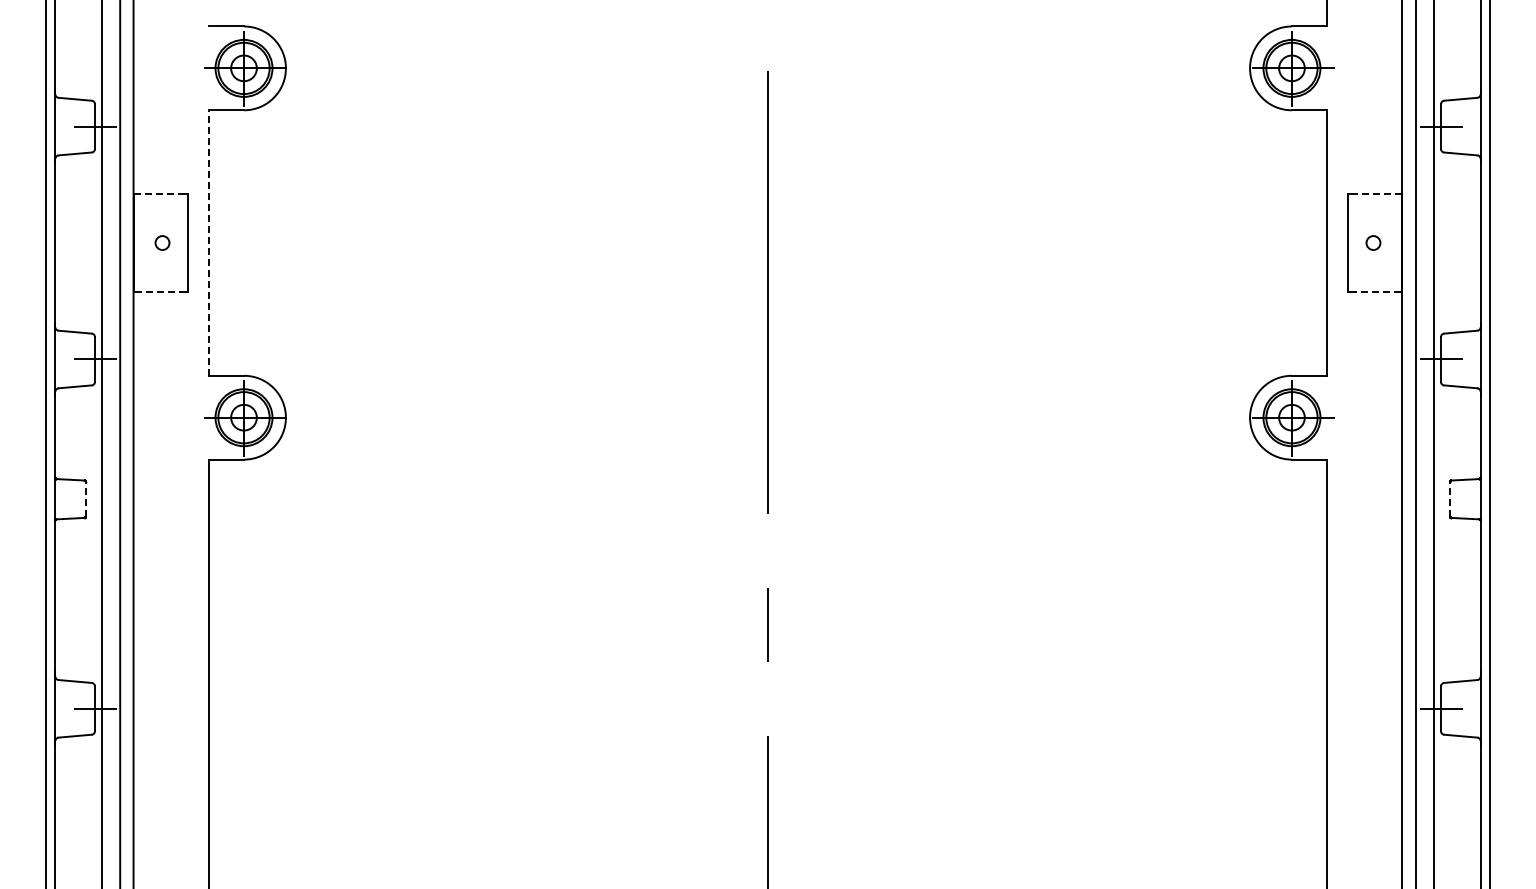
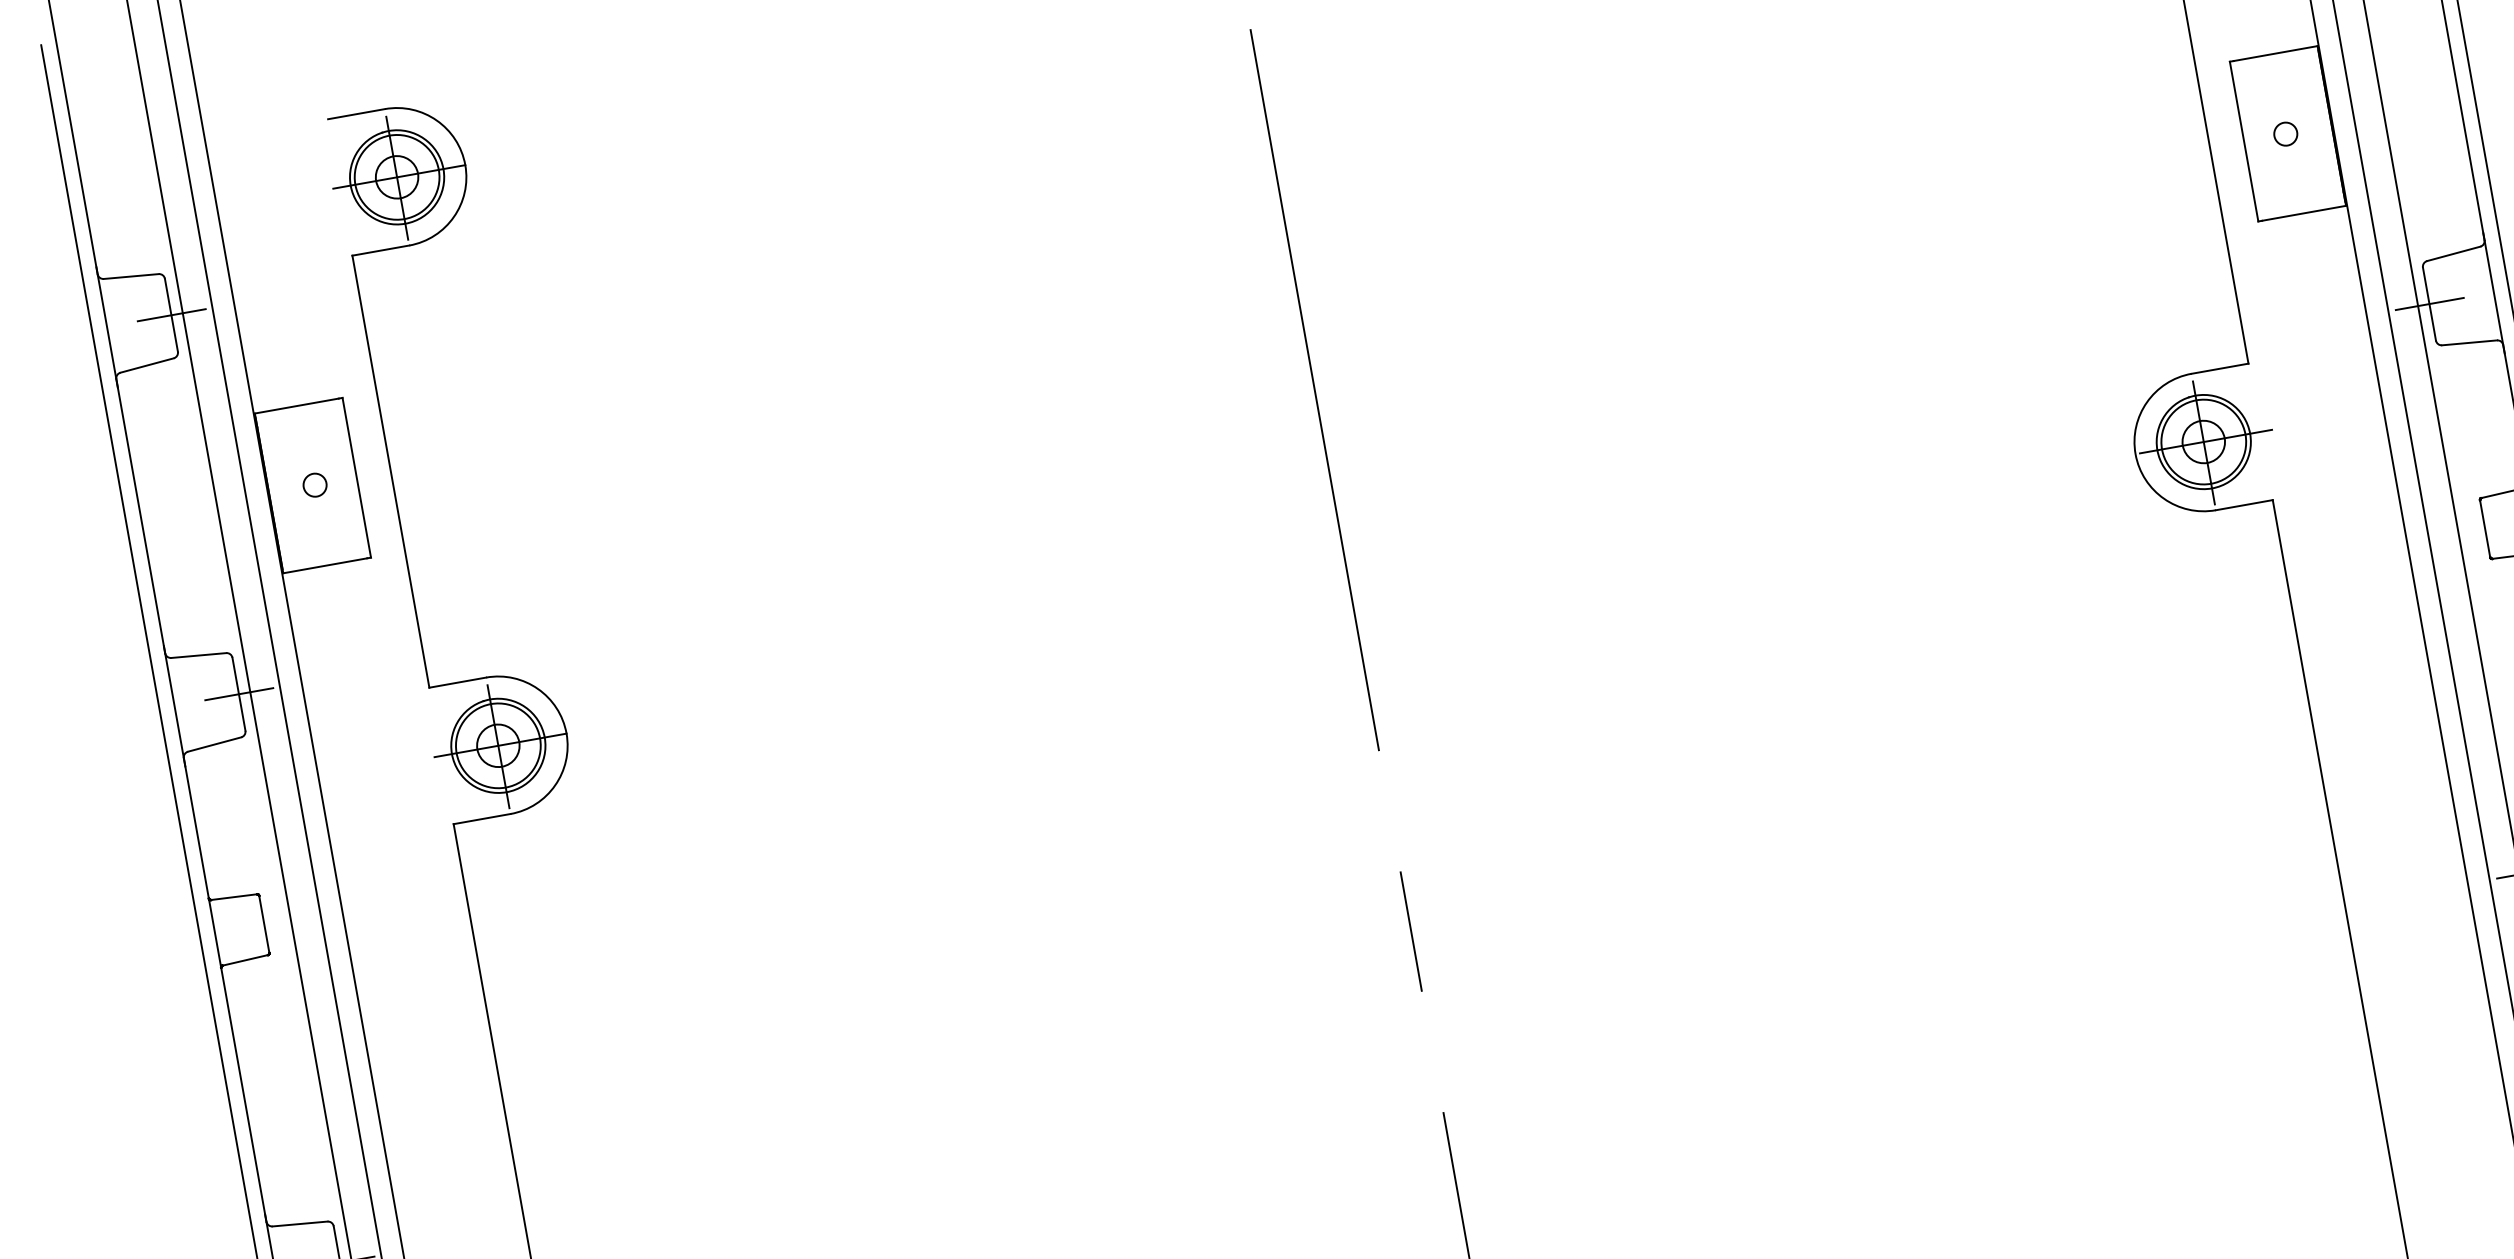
line: (160, 193) -> (297, 405), dashed -> solid
line: (1375, 193) -> (2274, 52), dashed -> solid
line: (209, 243) -> (391, 472), dashed -> solid
line: (160, 292) -> (326, 566), dashed -> solid
line: (1375, 292) -> (2303, 214), dashed -> solid
line: (85, 499) -> (264, 924), dashed -> solid
line: (1450, 499) -> (2485, 529), dashed -> solid

